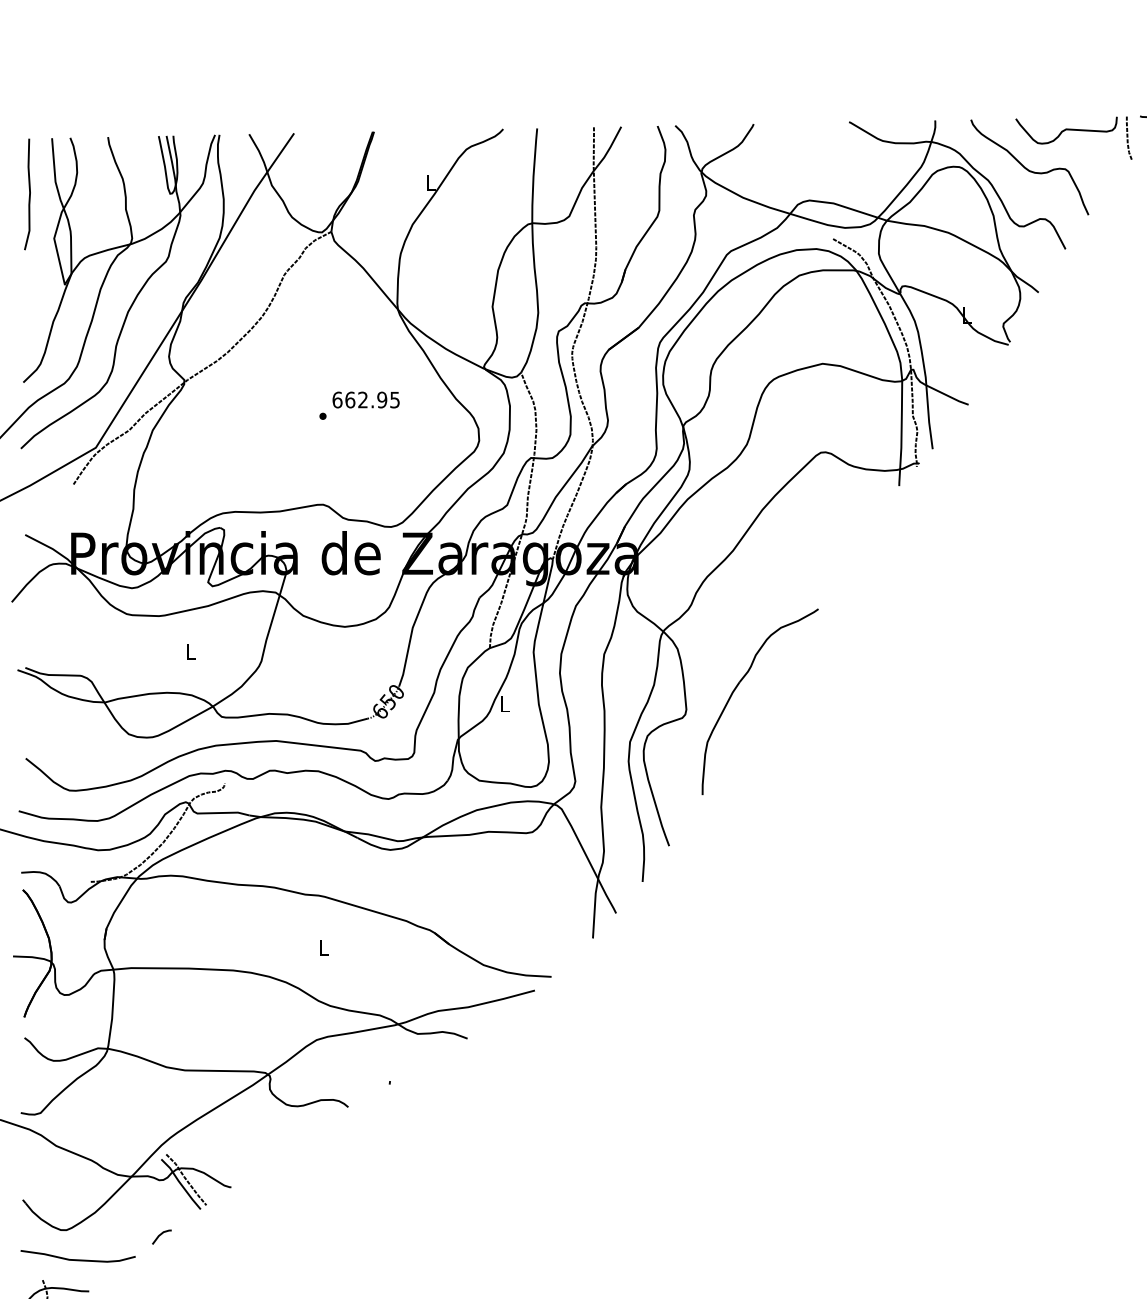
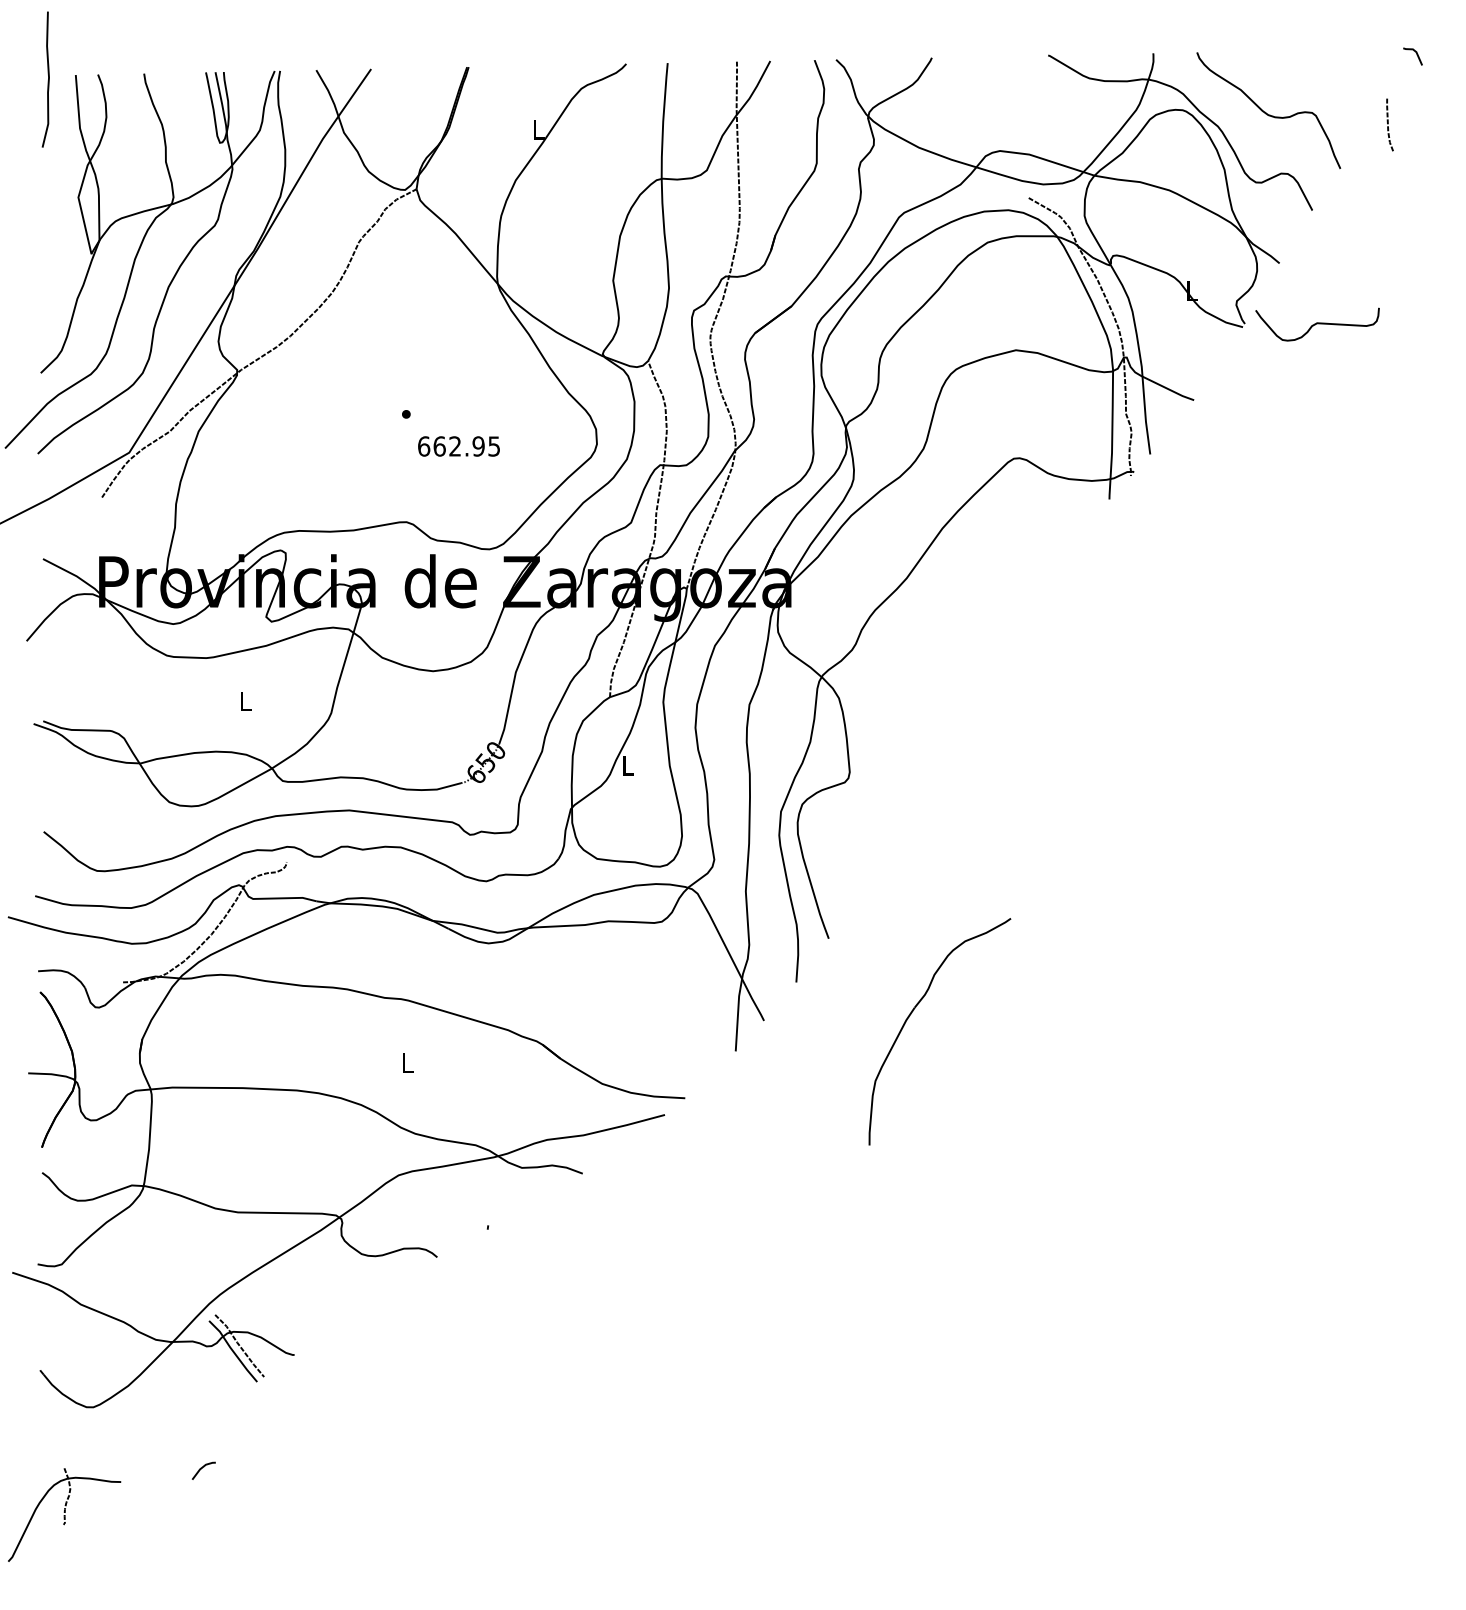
curve: (1066, 130) -> (1317, 324), moved
line: (1127, 137) -> (1388, 124), moved
curve: (28, 195) -> (47, 80), moved
text: (365, 400) -> (458, 446), moved
part: (737, 687) -> (911, 1014), moved
line: (160, 1235) -> (202, 1468), moved
curve: (78, 1259) -> (107, 1443), removed

